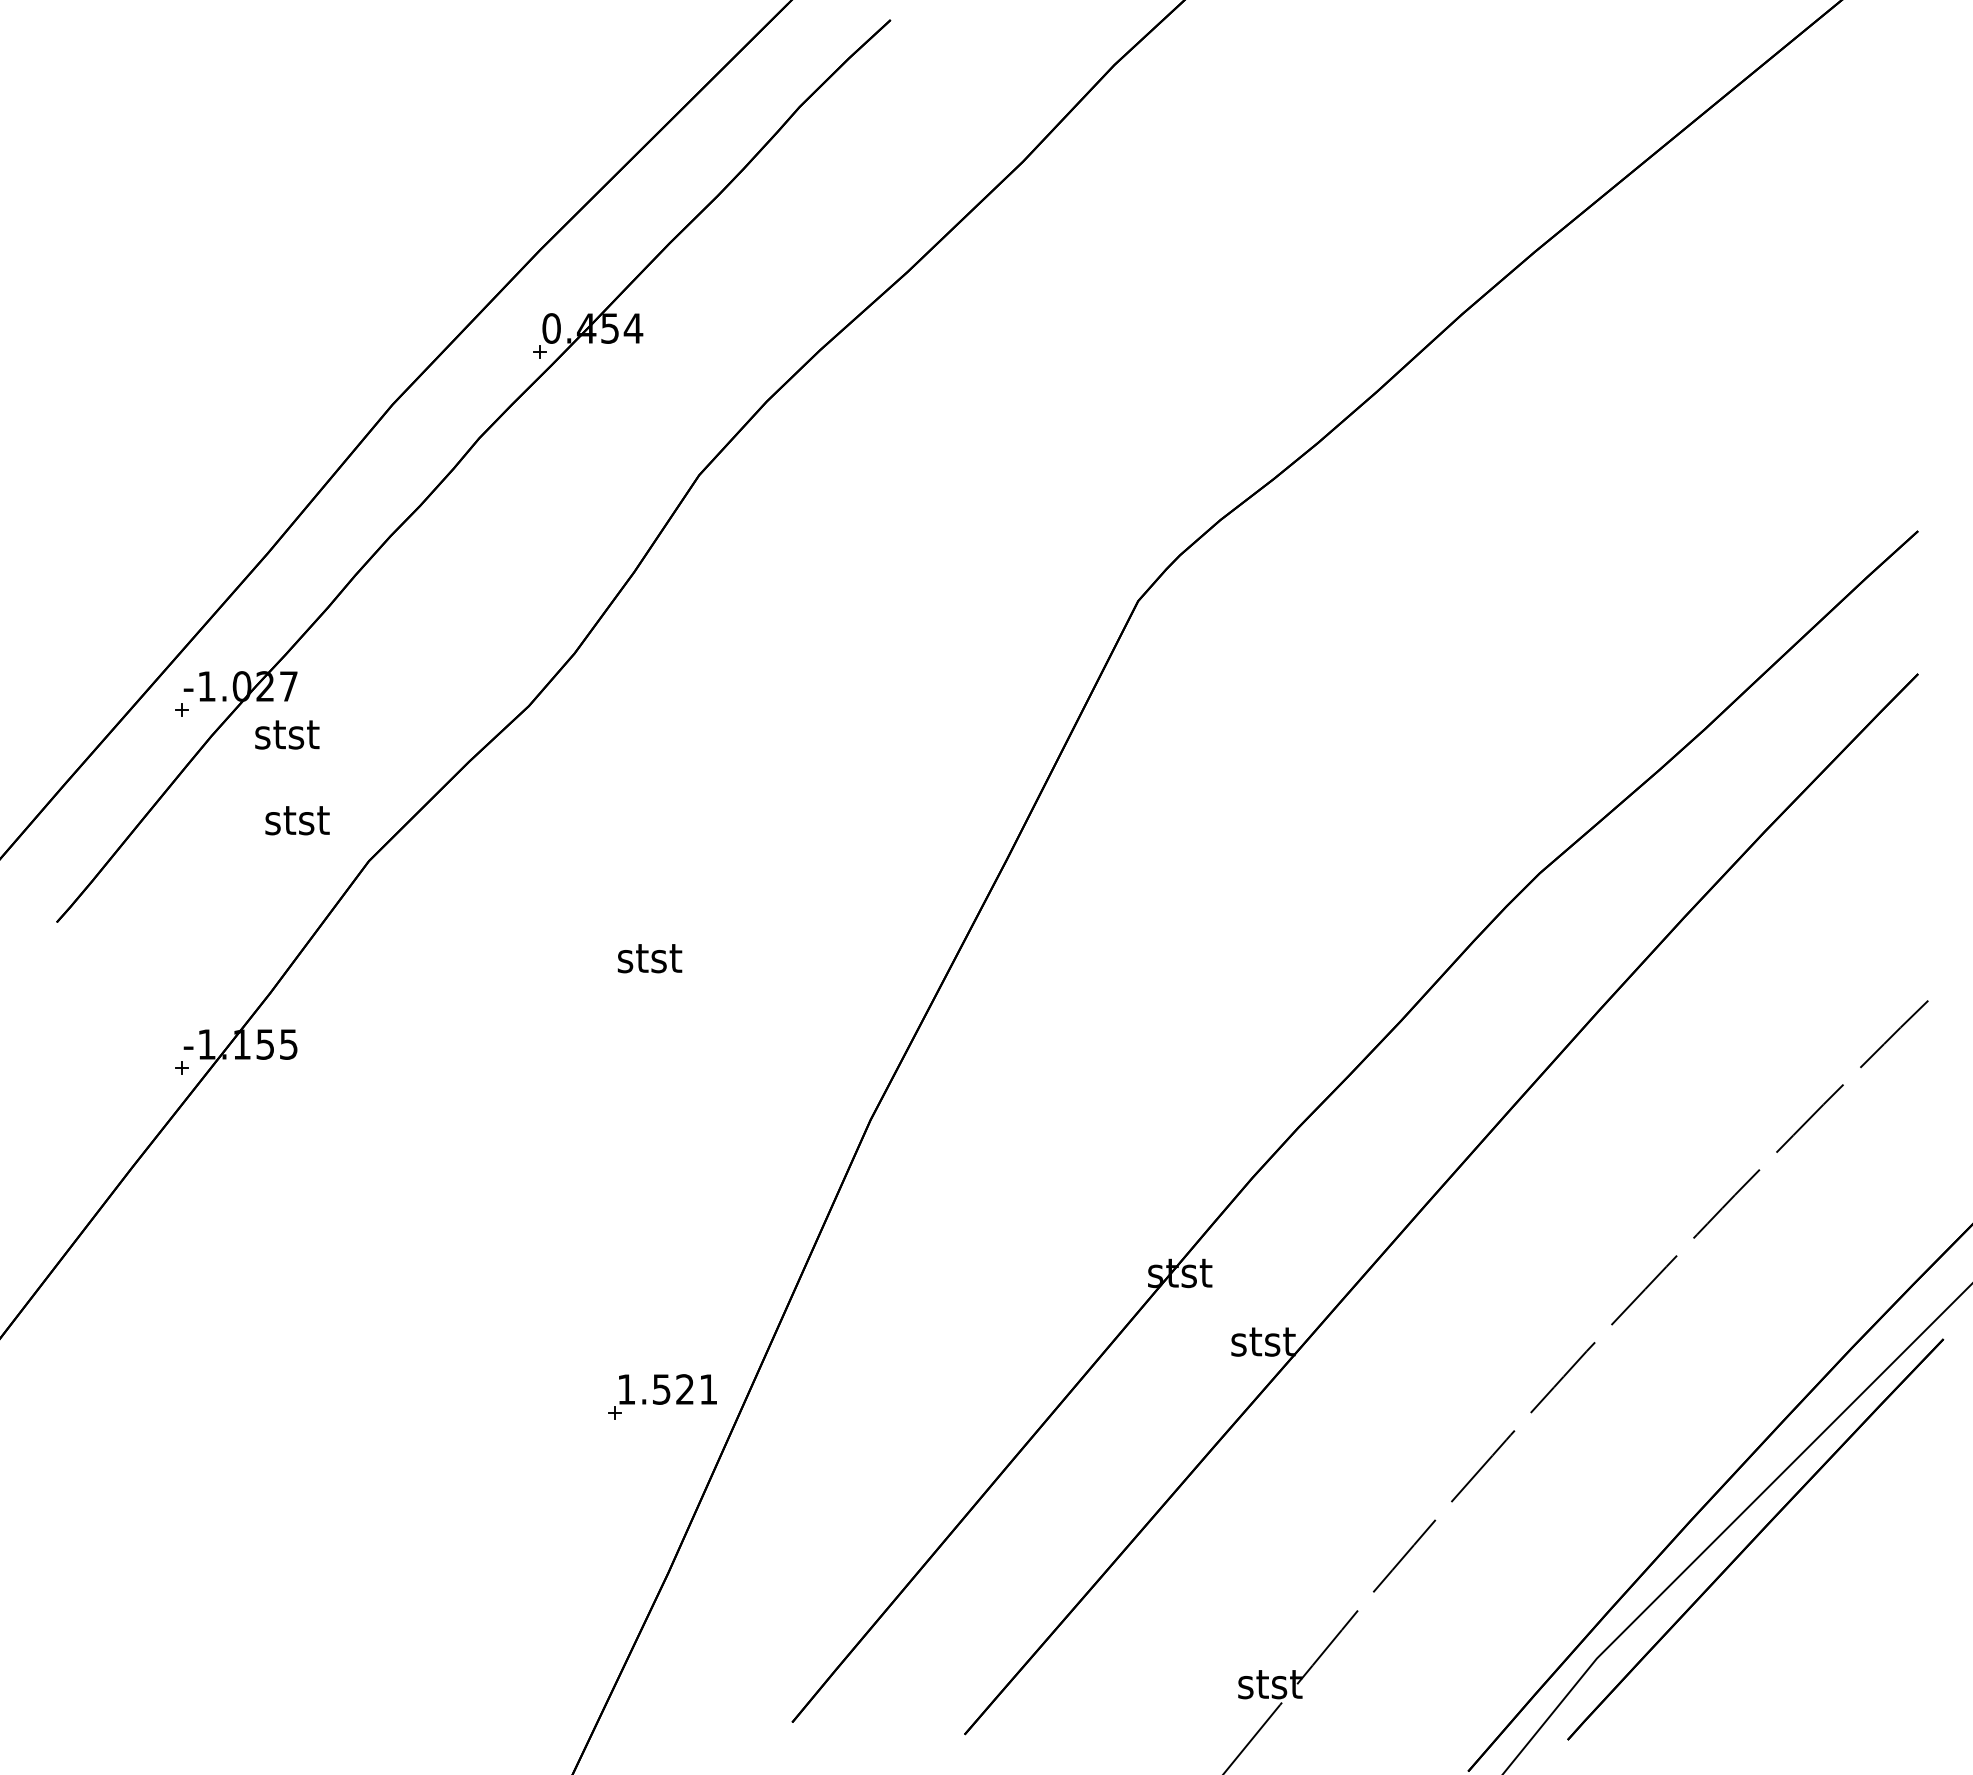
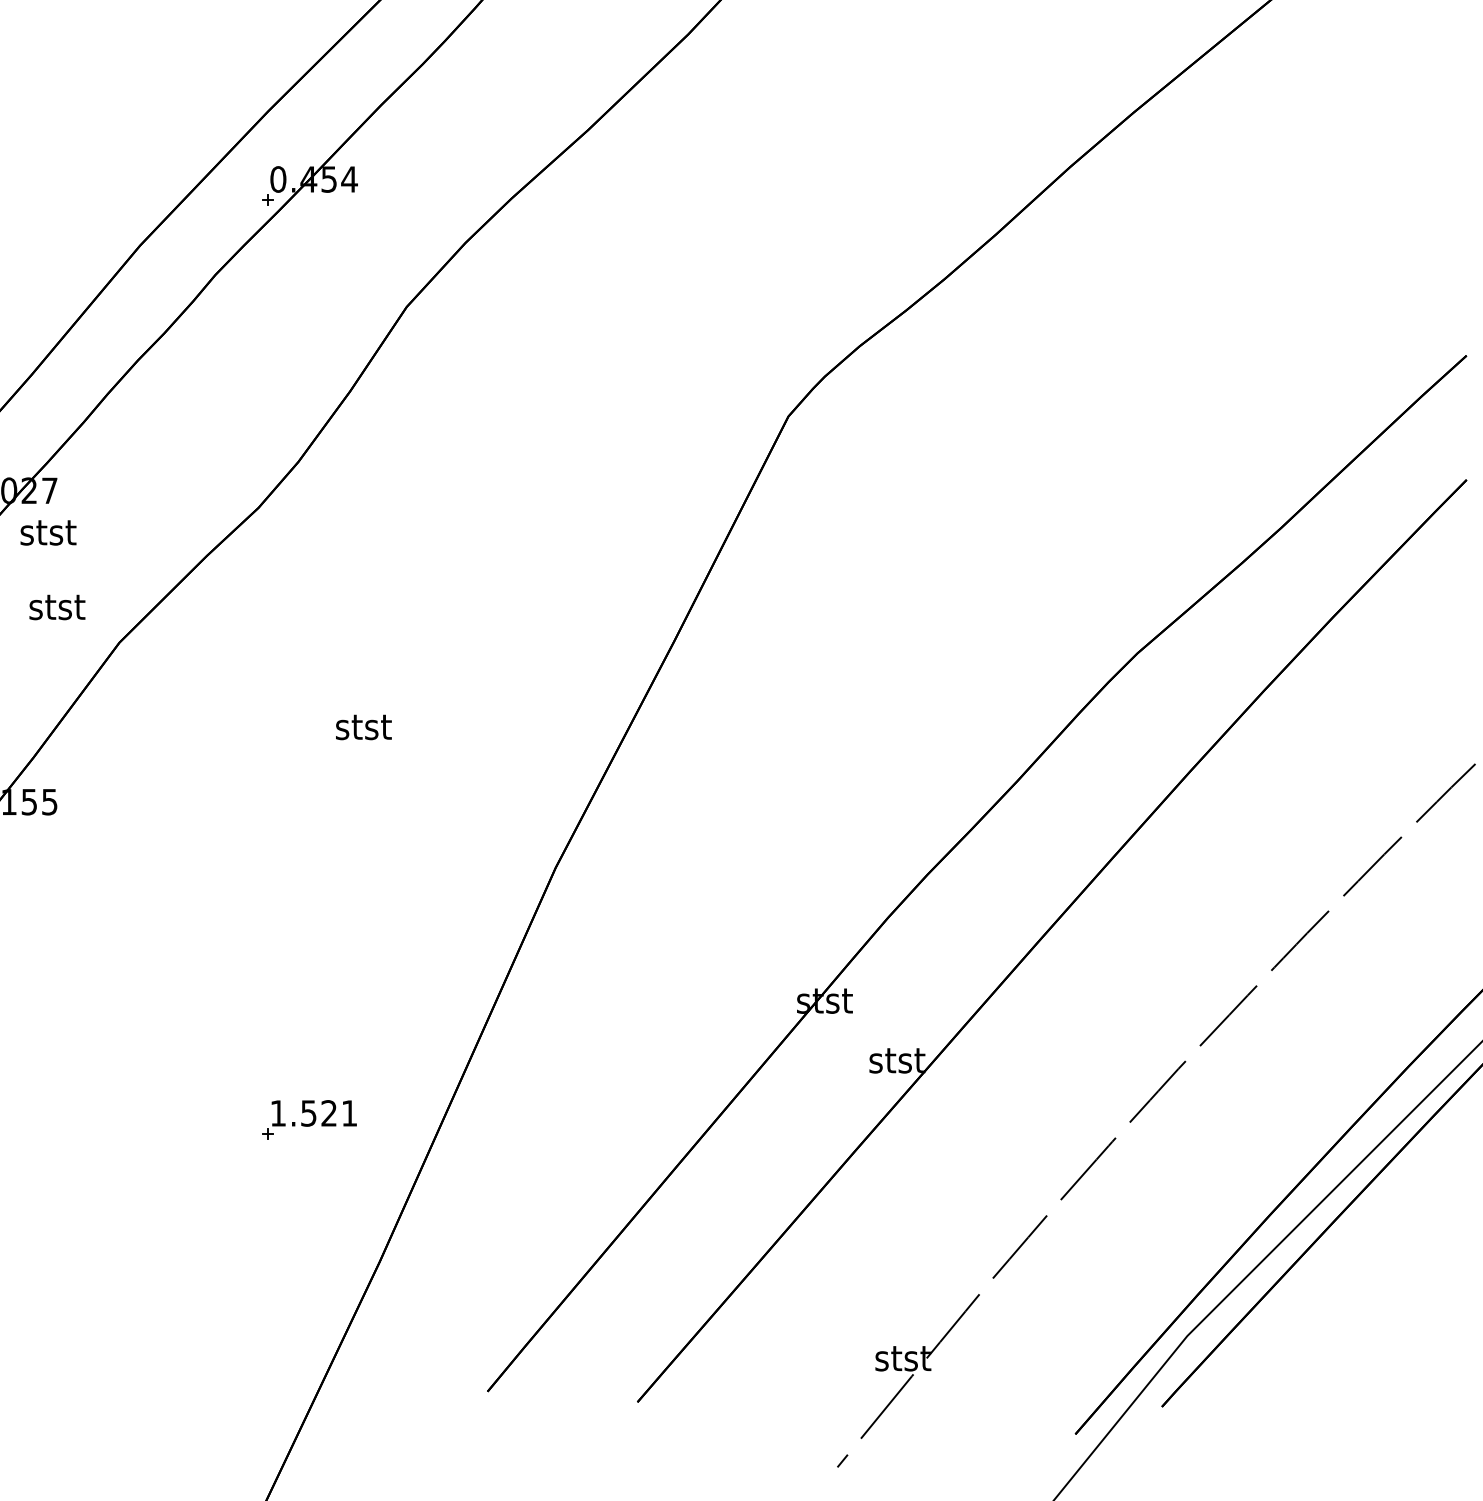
part: (662, 1396) -> (309, 1119), moved

